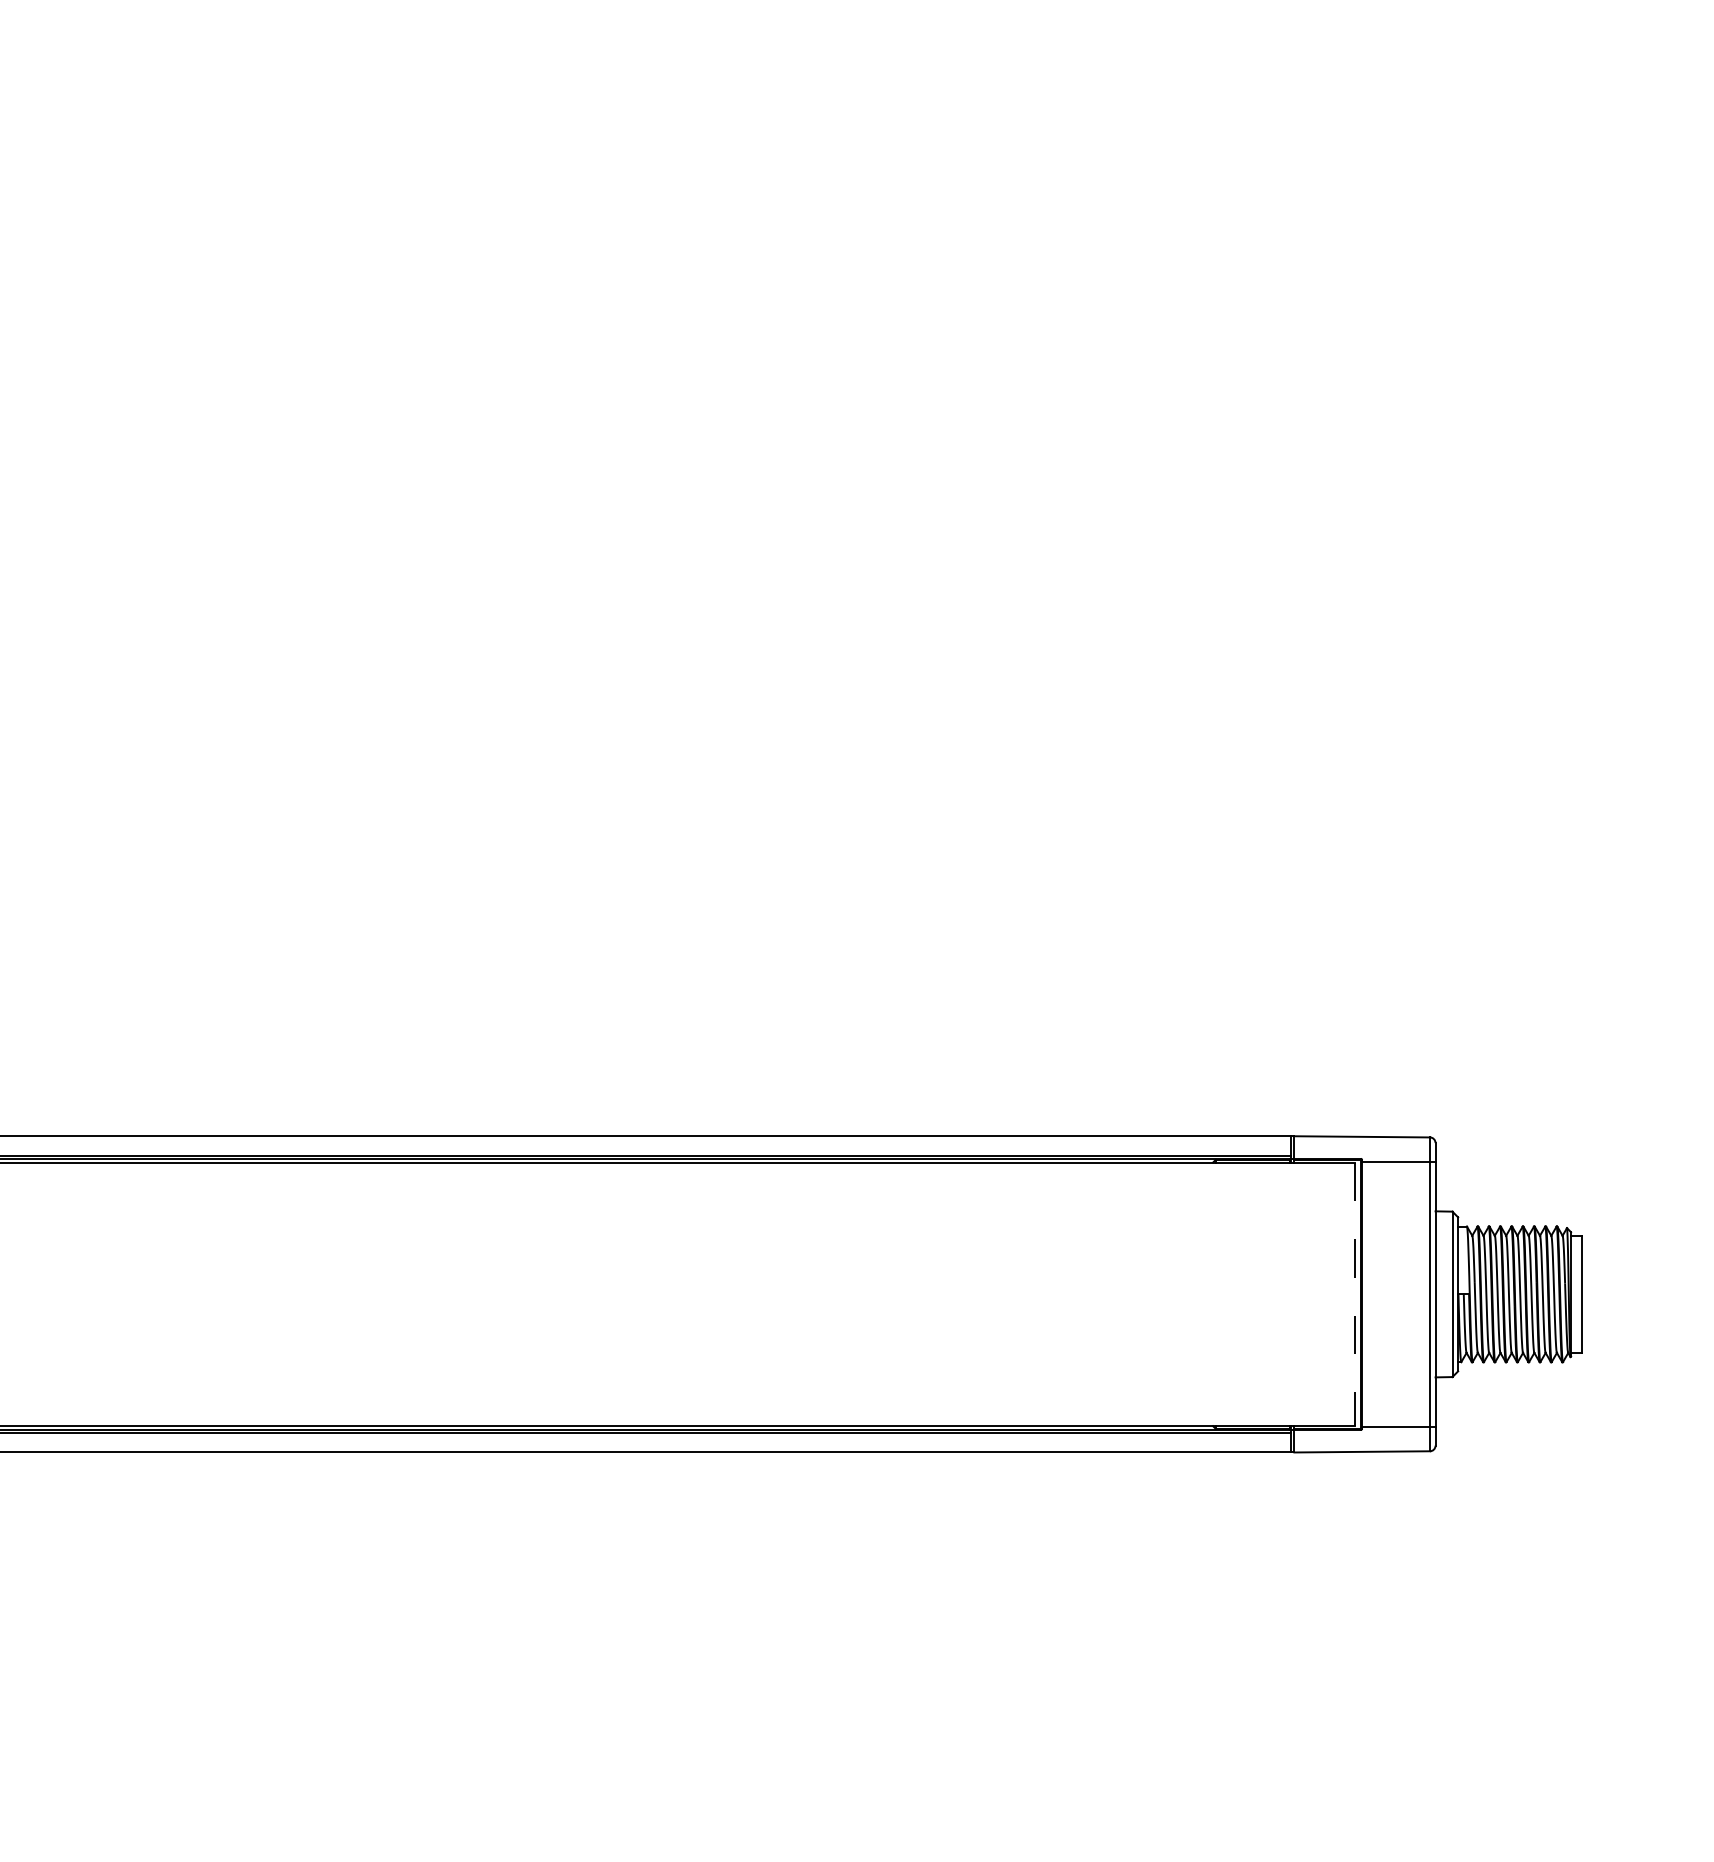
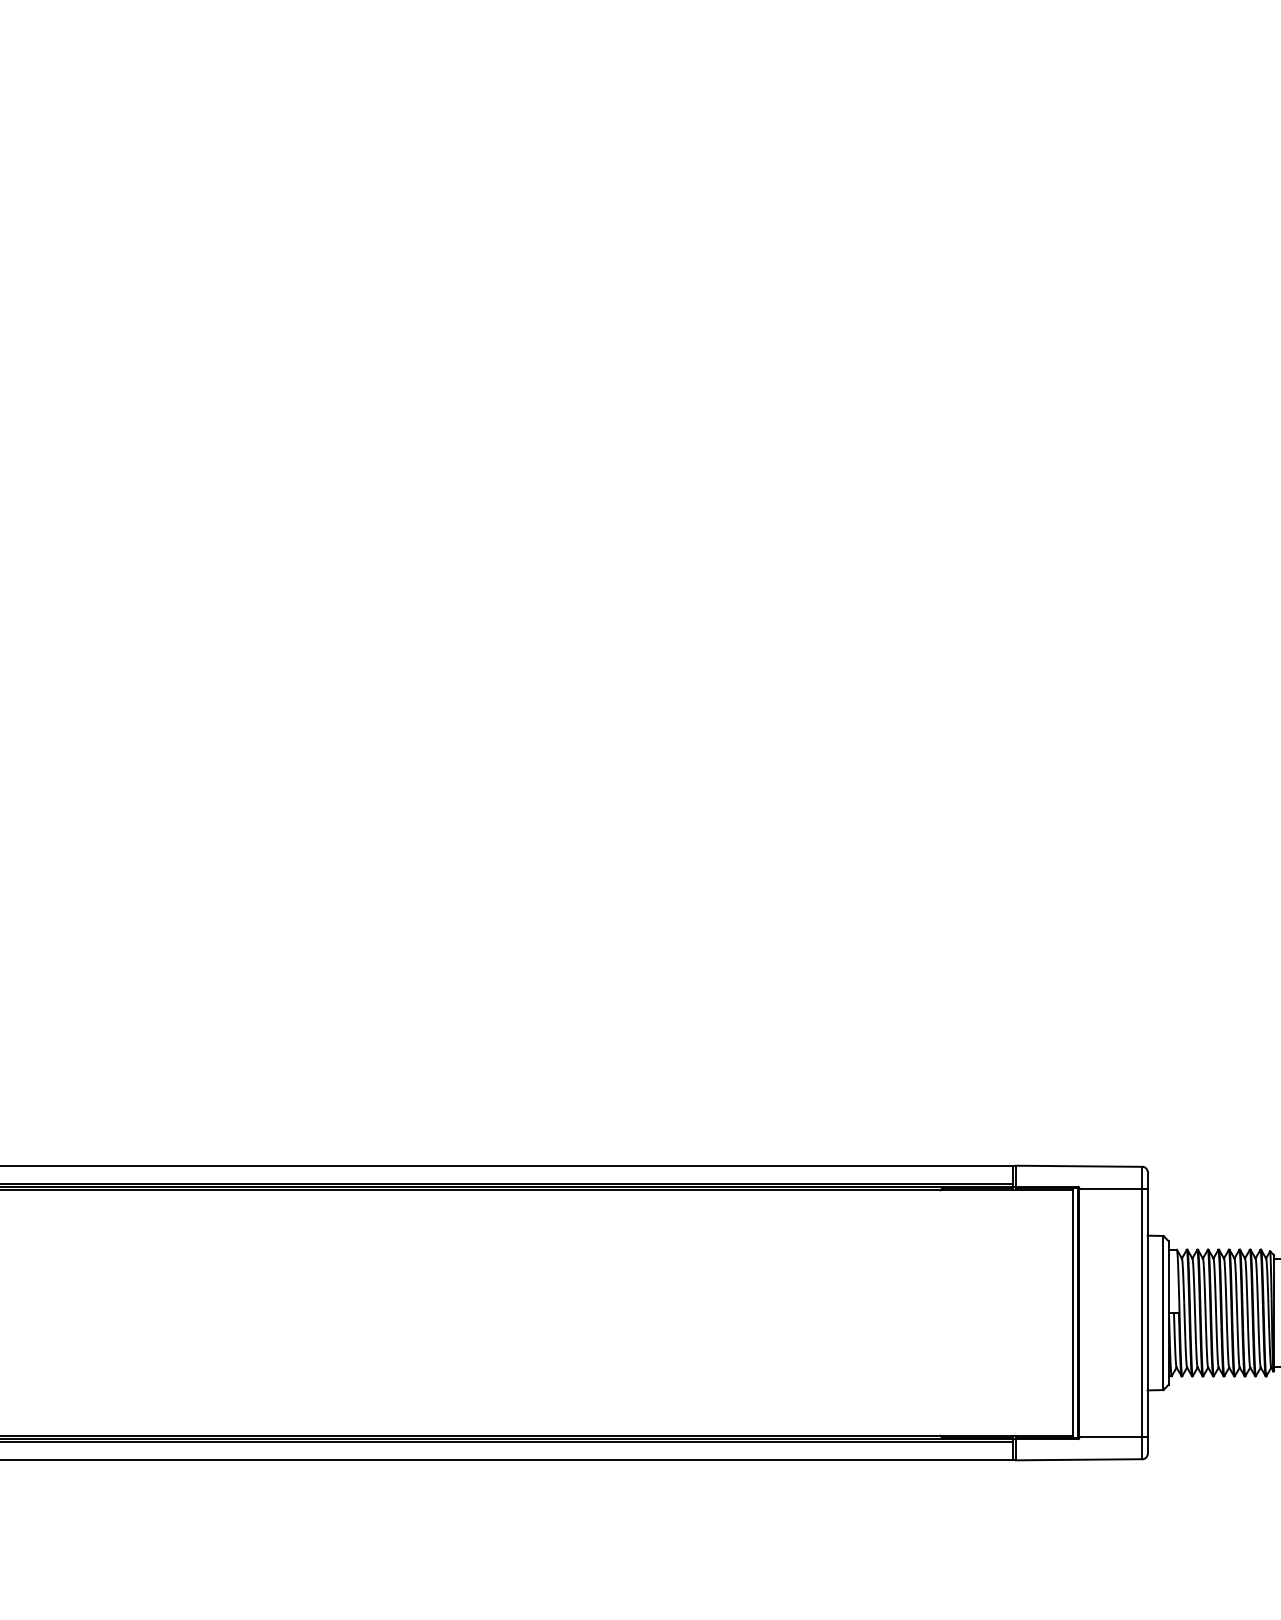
line: (1354, 1294) -> (1072, 1313), dashed -> solid

